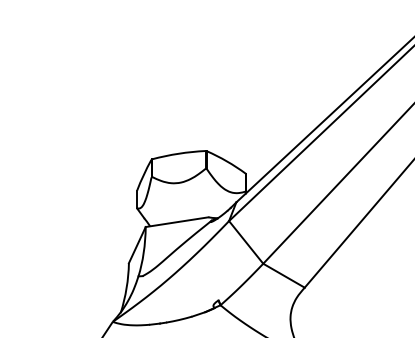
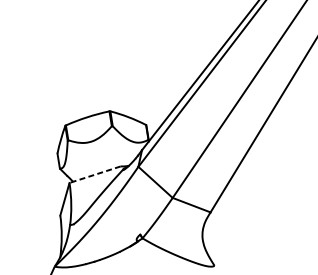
line: (177, 222) -> (95, 174), solid -> dashed

